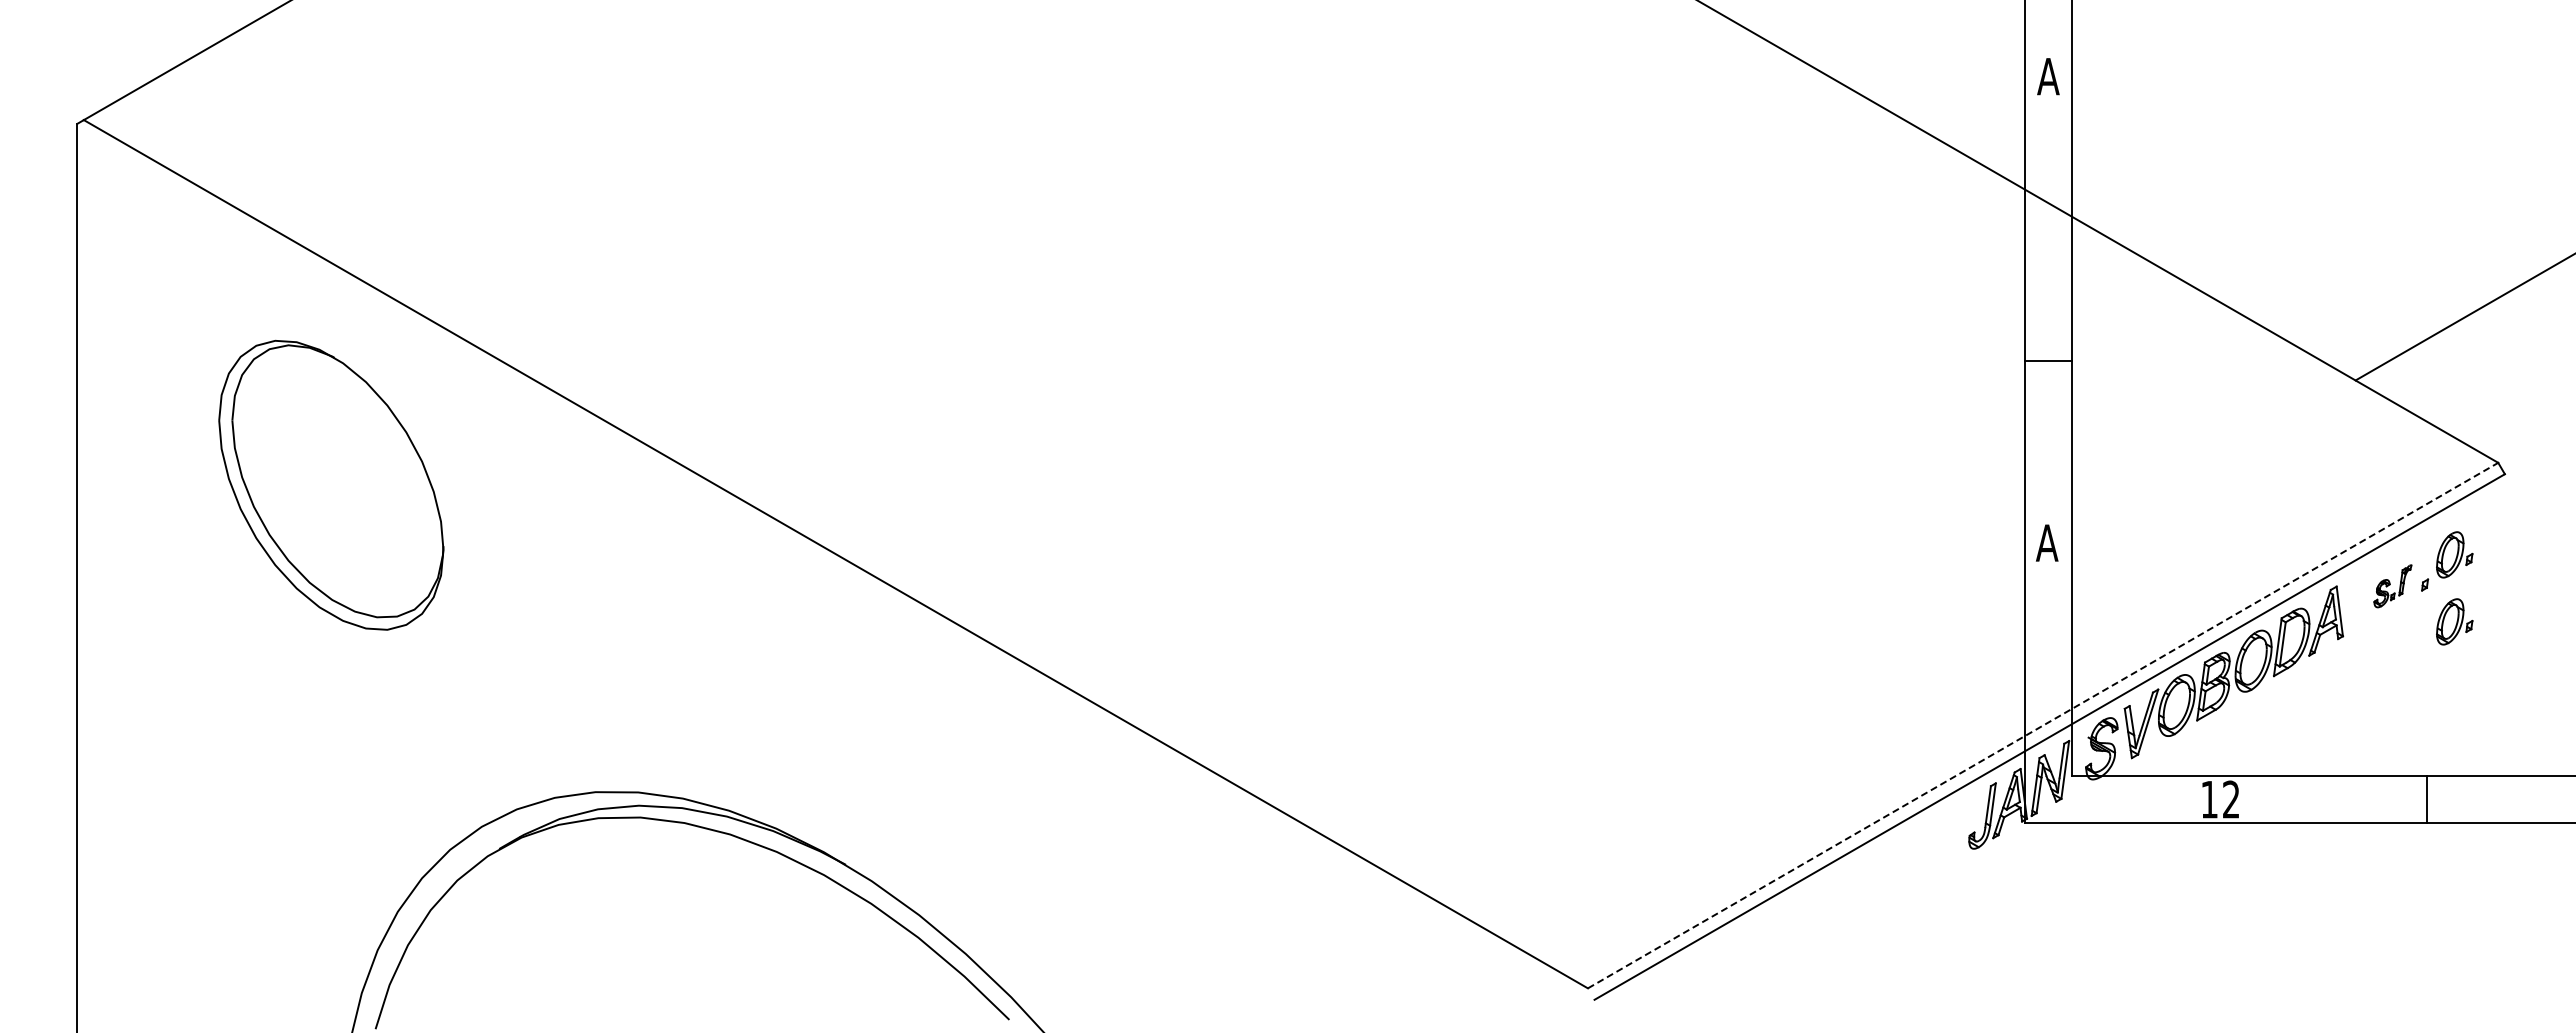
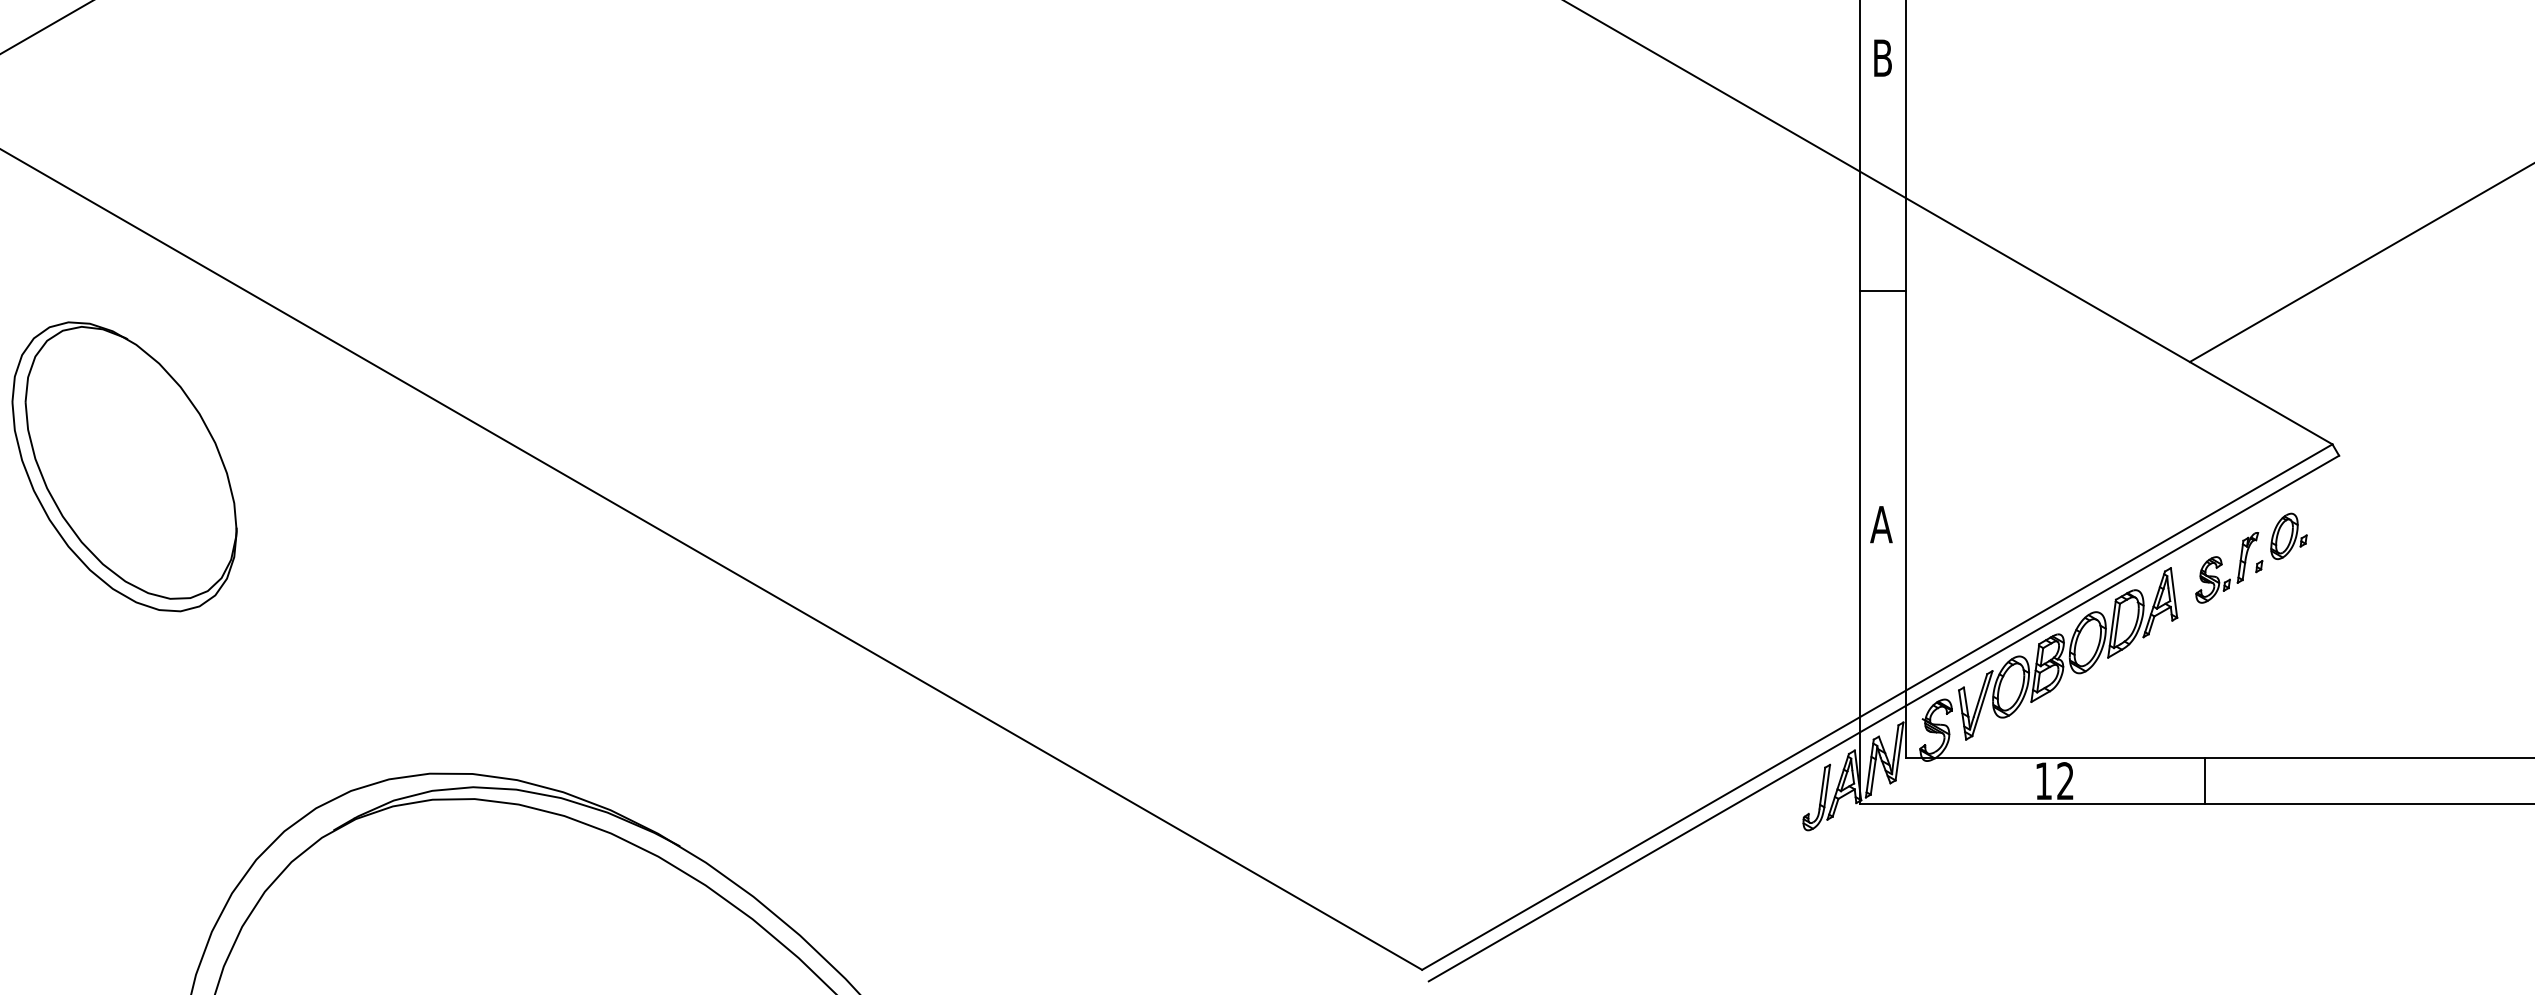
text: (2048, 76) -> (1882, 58), A -> B
line: (2048, 360) -> (1882, 291), moved
part: (331, 484) -> (124, 466), moved
part: (2392, 586) -> (2226, 568), size x1.67
part: (2454, 621) -> (2288, 603), removed
line: (2043, 725) -> (1877, 707), dashed -> solid
line: (2426, 799) -> (2204, 781), moved

